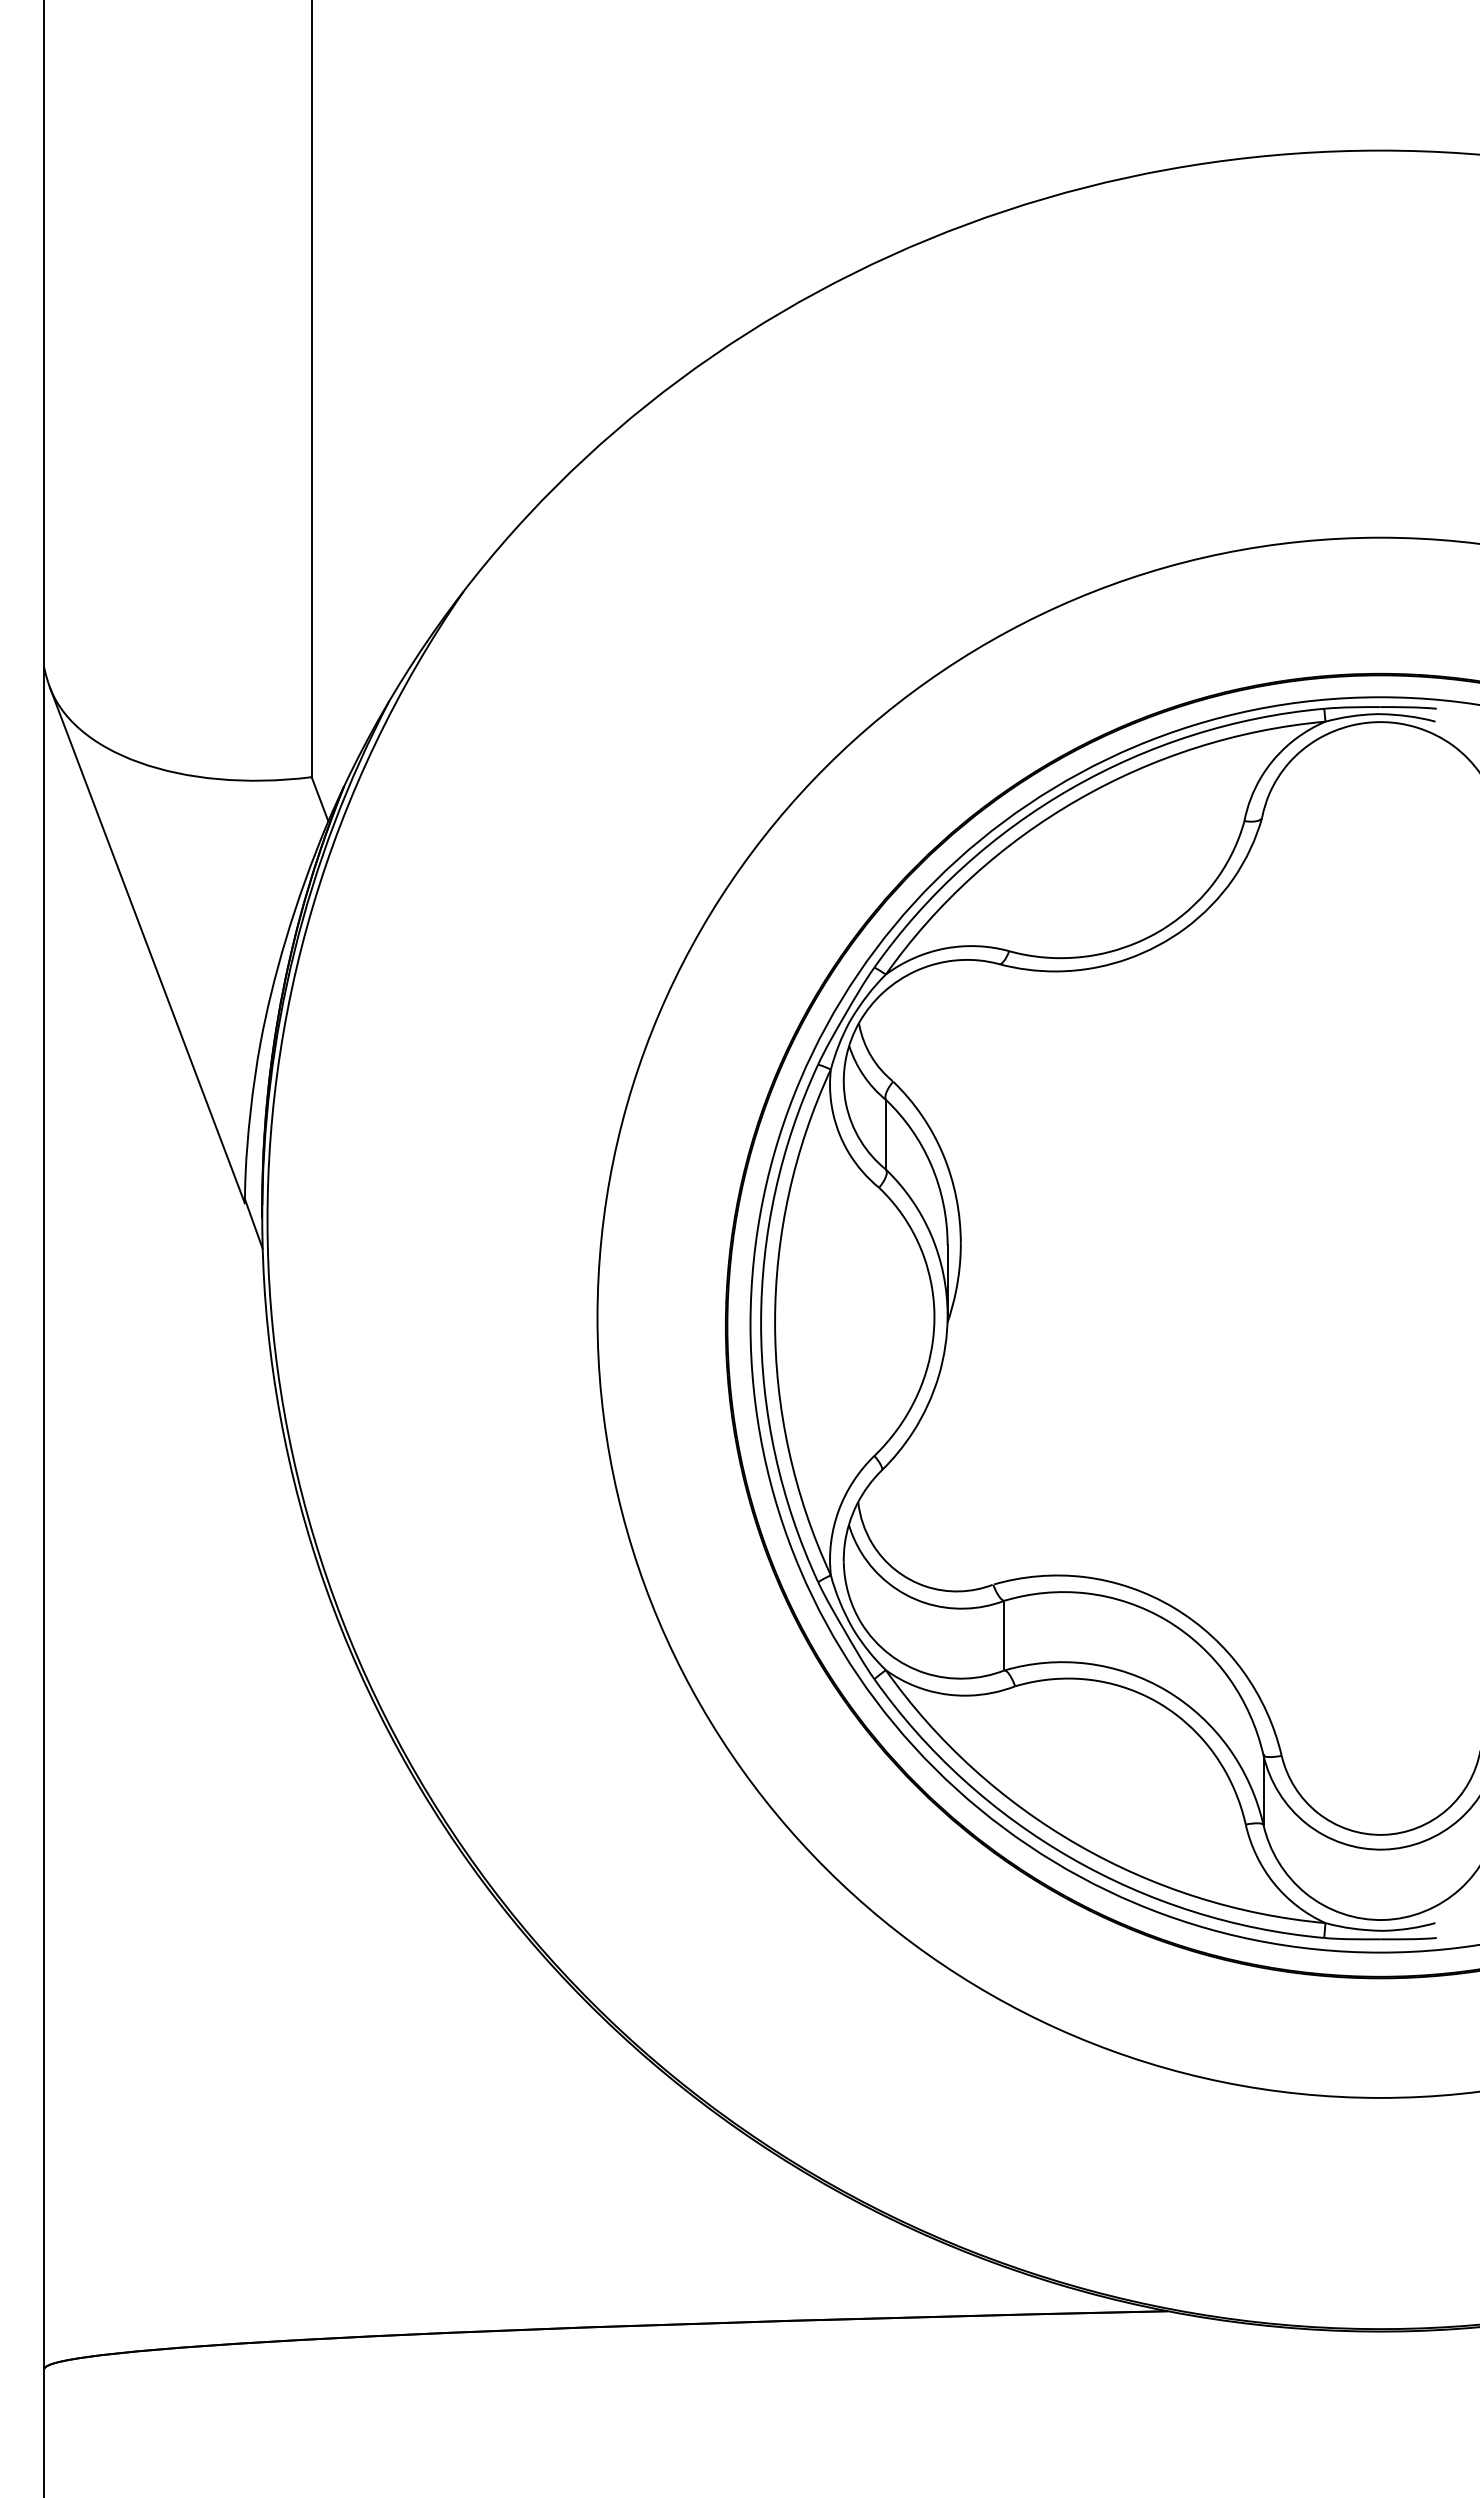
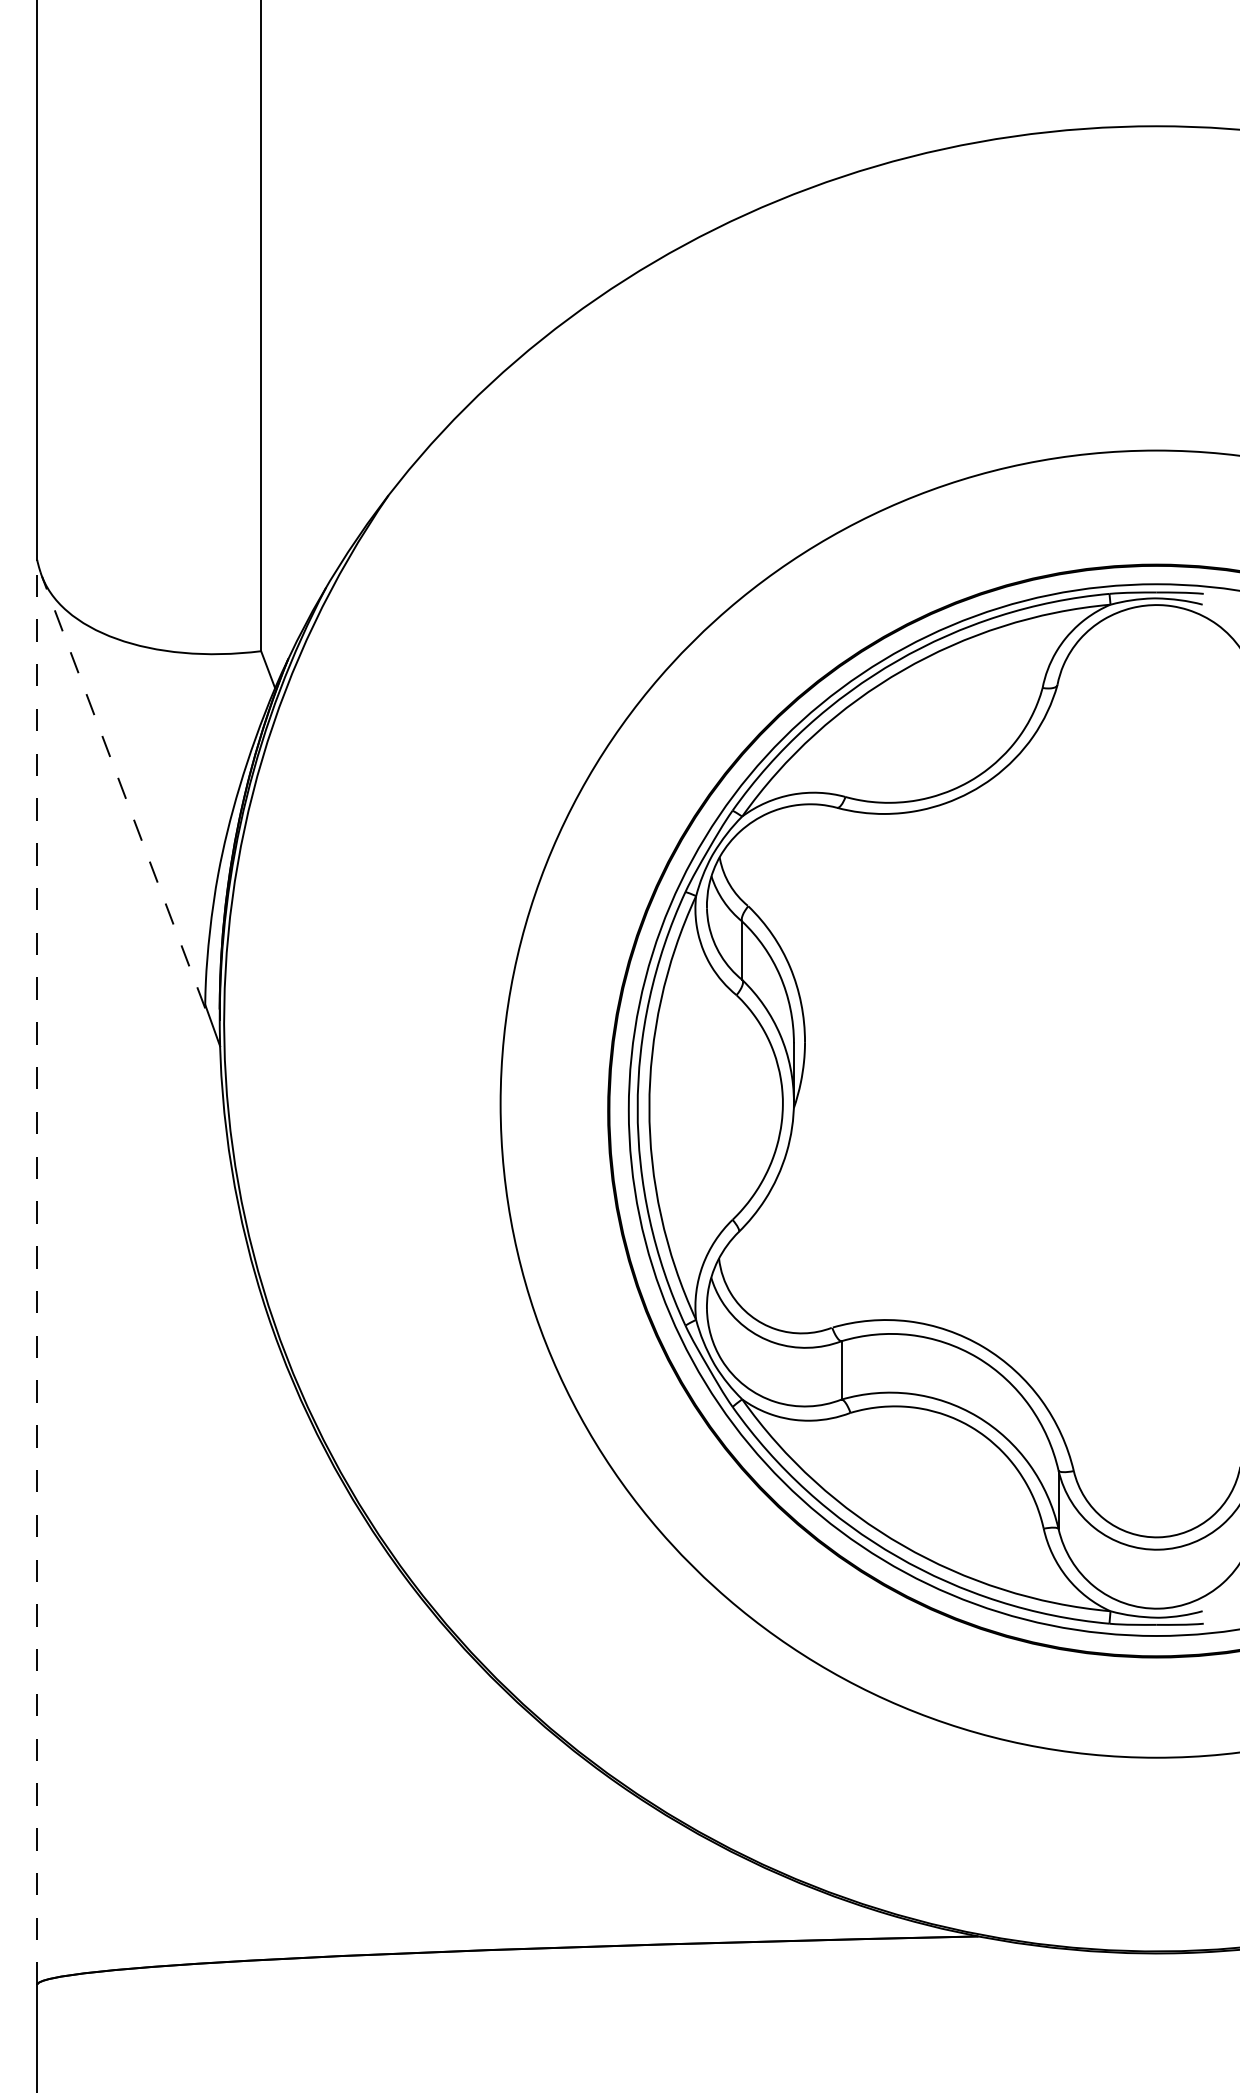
line: (147, 945) -> (123, 792), solid -> dashed
line: (44, 1518) -> (37, 1272), solid -> dashed

